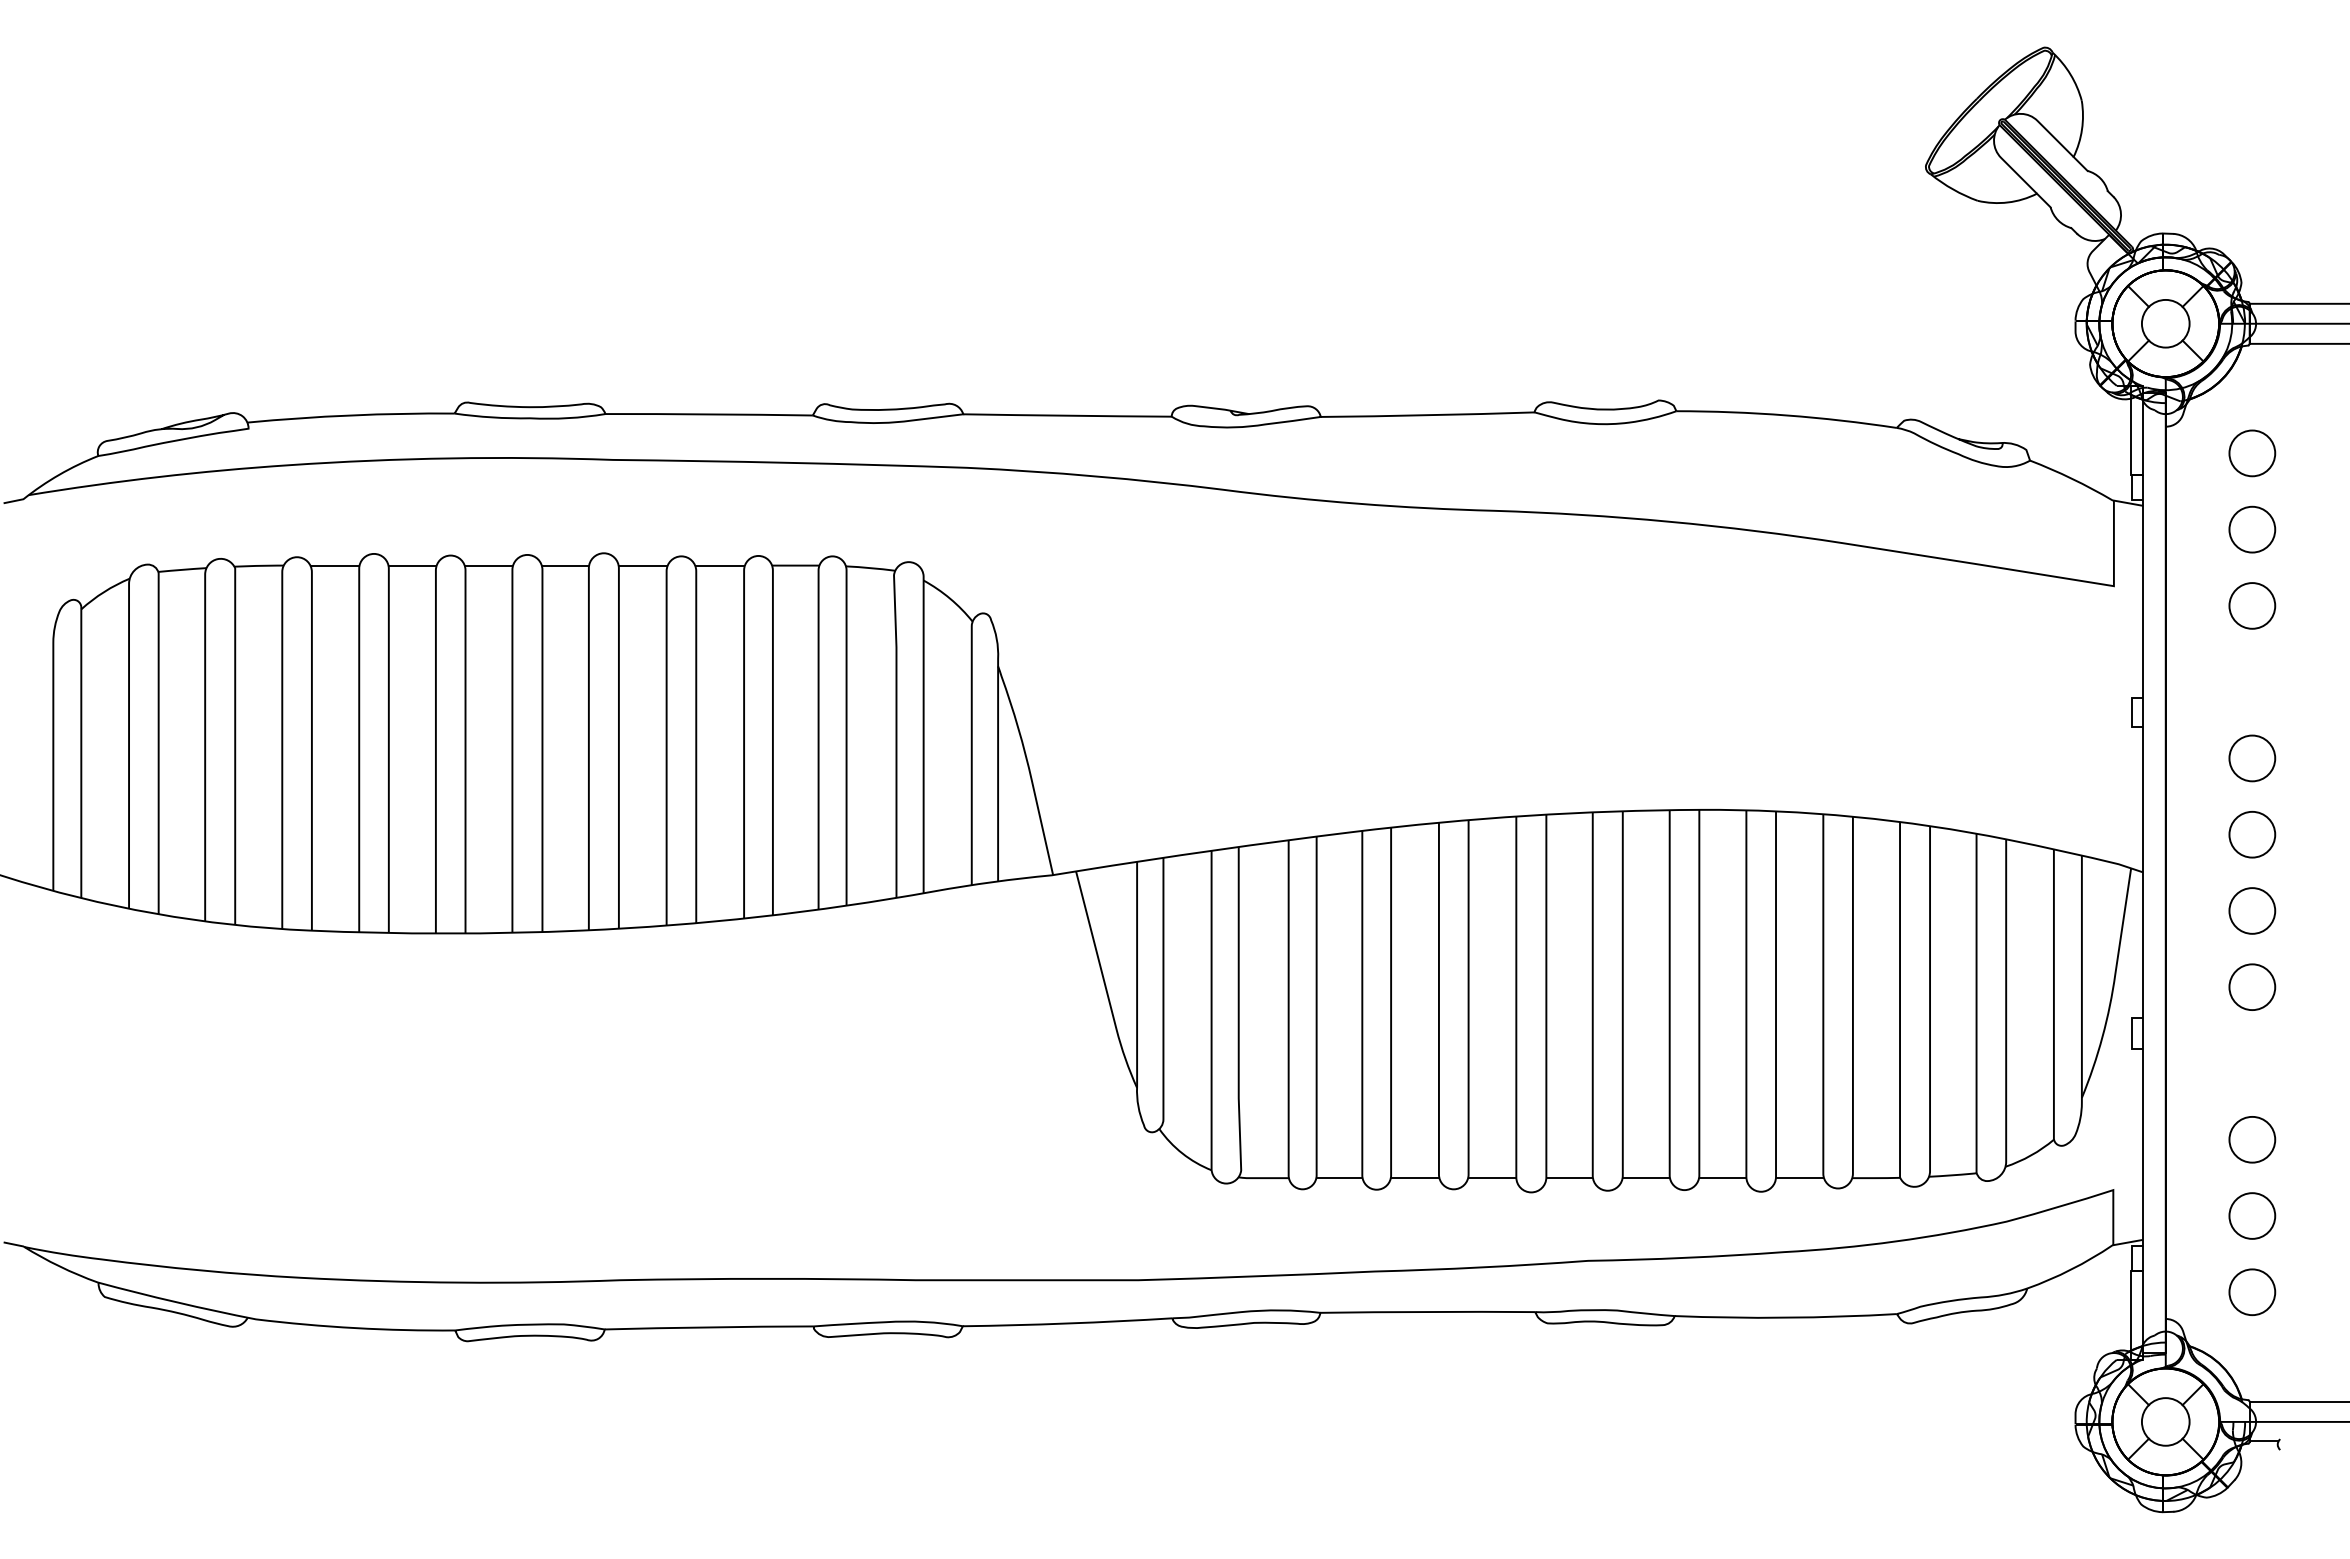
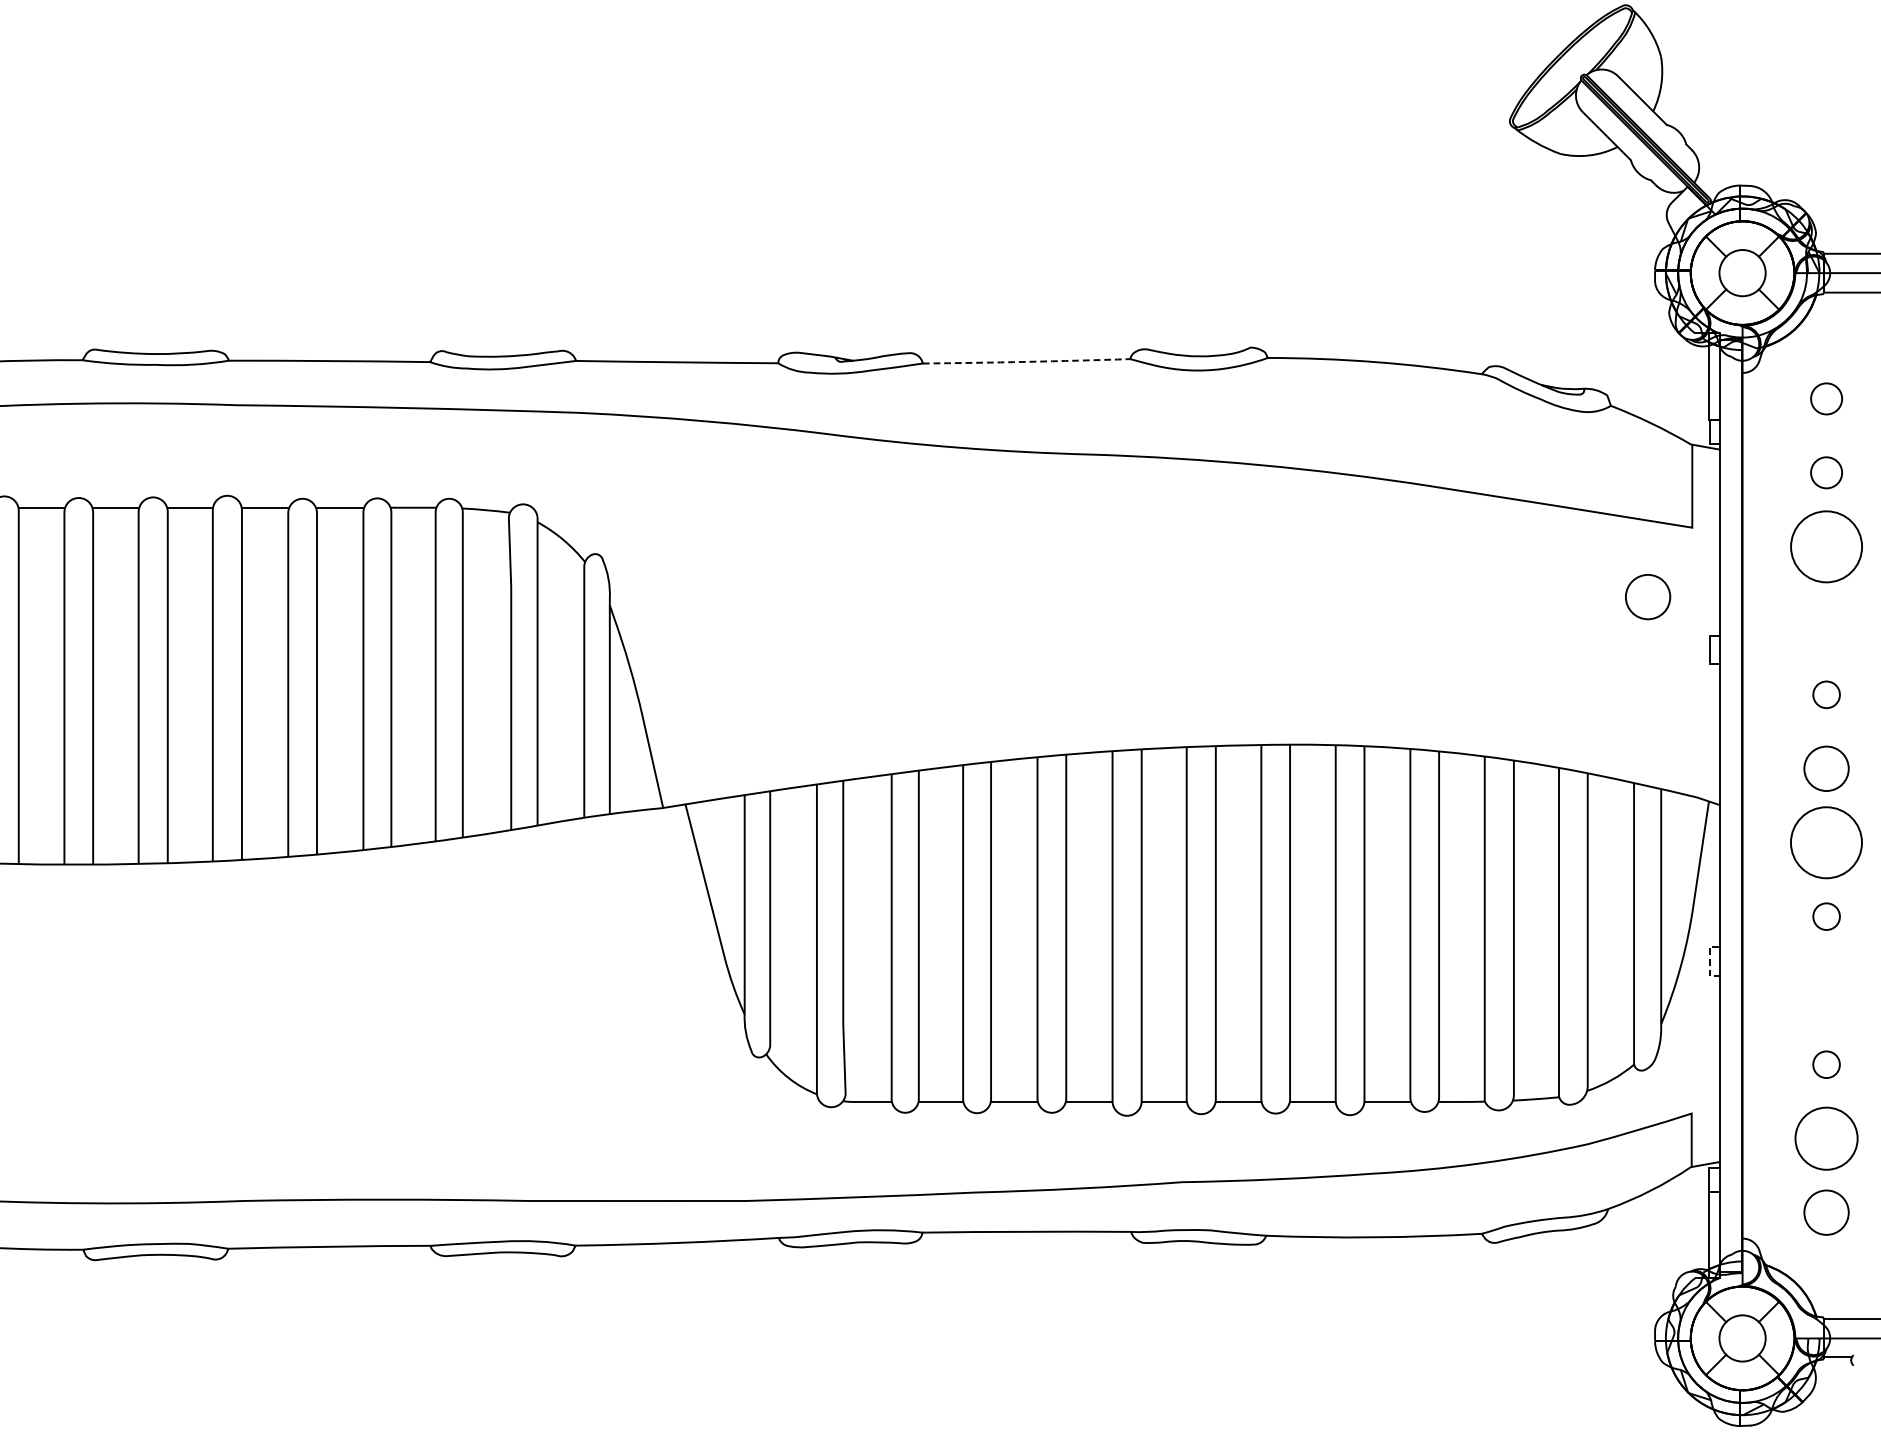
line: (1427, 415) -> (1026, 362), solid -> dashed
circle: (2252, 453) -> (1826, 398), size x0.7
circle: (2252, 529) -> (1826, 472), size x0.7
circle: (2252, 605) -> (1826, 546), size x1.6
circle: (2068, 657) -> (1648, 596), added
circle: (2252, 758) -> (1826, 694), size x0.6
circle: (2252, 910) -> (1826, 842), size x1.6
circle: (2252, 986) -> (1826, 916), size x0.6
line: (2131, 1032) -> (1709, 960), solid -> dashed
circle: (2252, 1139) -> (1826, 1064), size x0.6
circle: (2252, 1215) -> (1826, 1138), size x1.4

